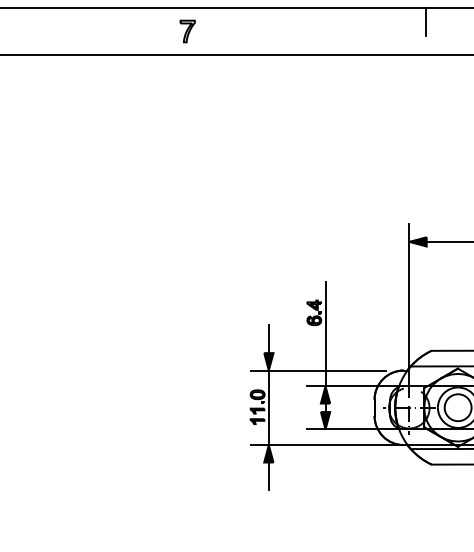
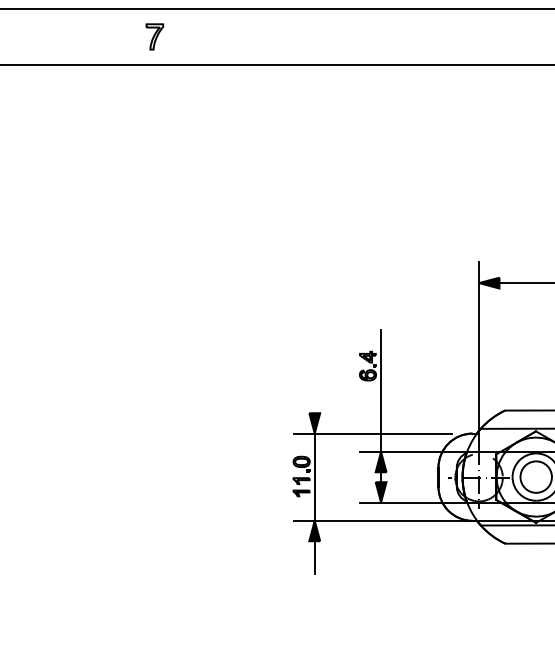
line: (425, 21) -> (498, 25), removed
part: (187, 31) -> (154, 36), moved
line: (268, 338) -> (314, 396), removed

